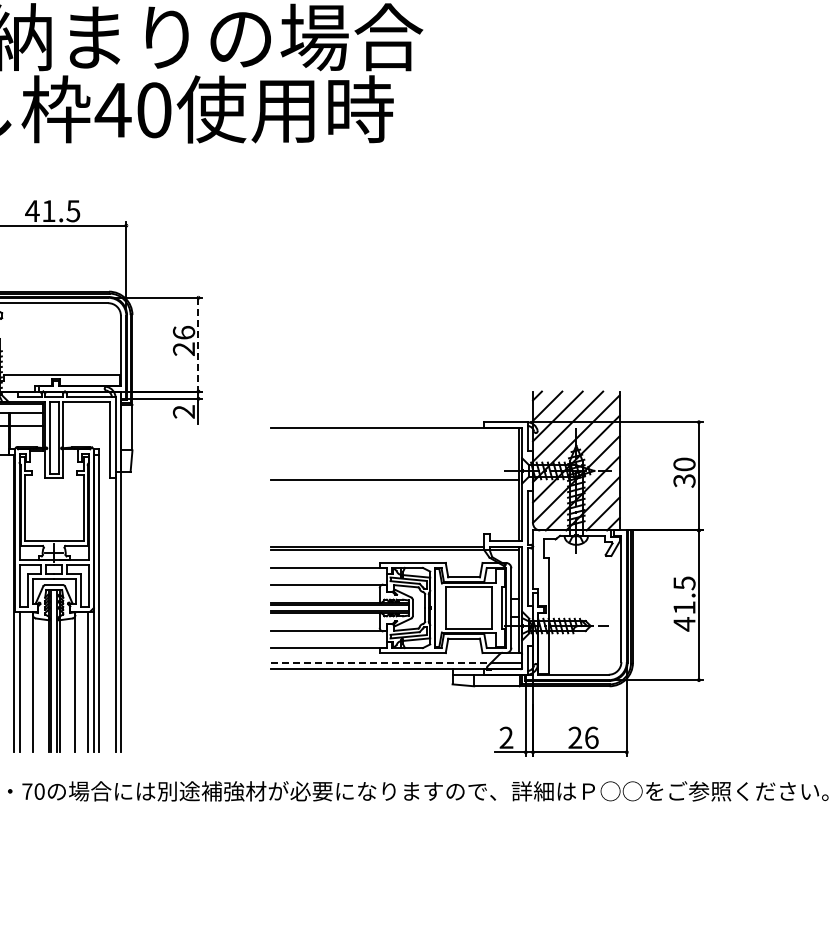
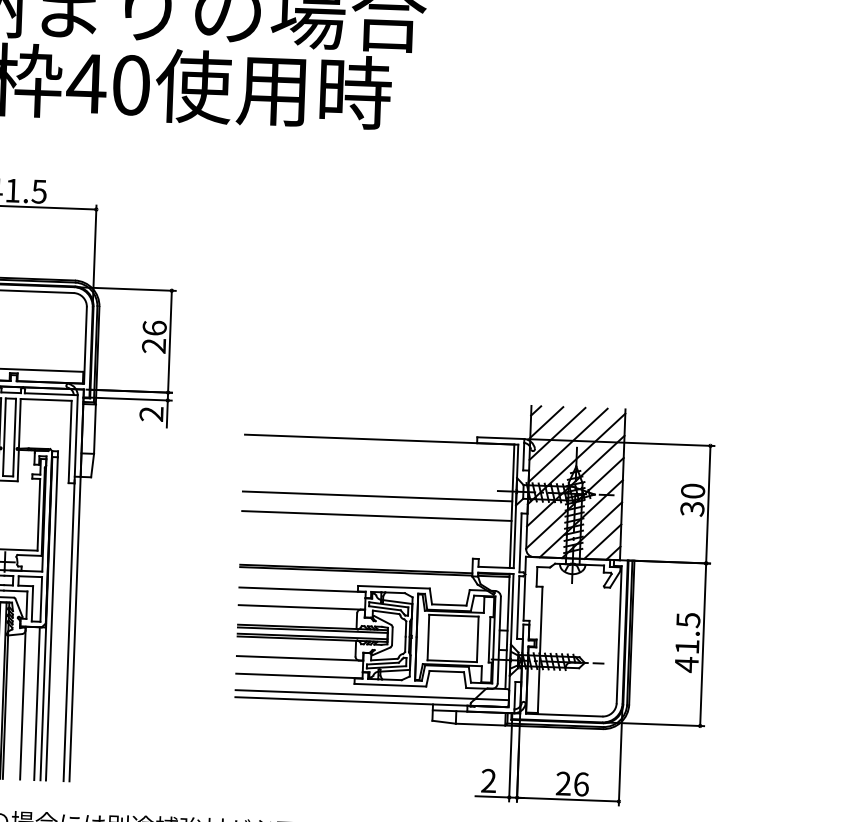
line: (198, 344) -> (169, 341), dashed -> solid
line: (394, 497) -> (376, 515), added
line: (381, 662) -> (356, 694), dashed -> solid

